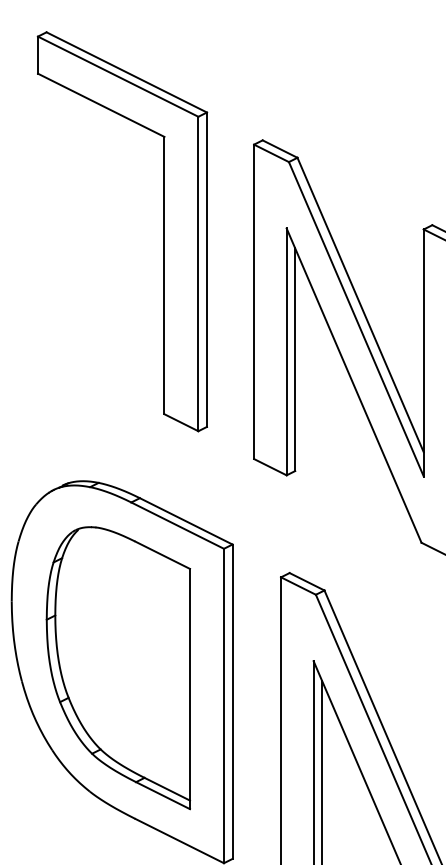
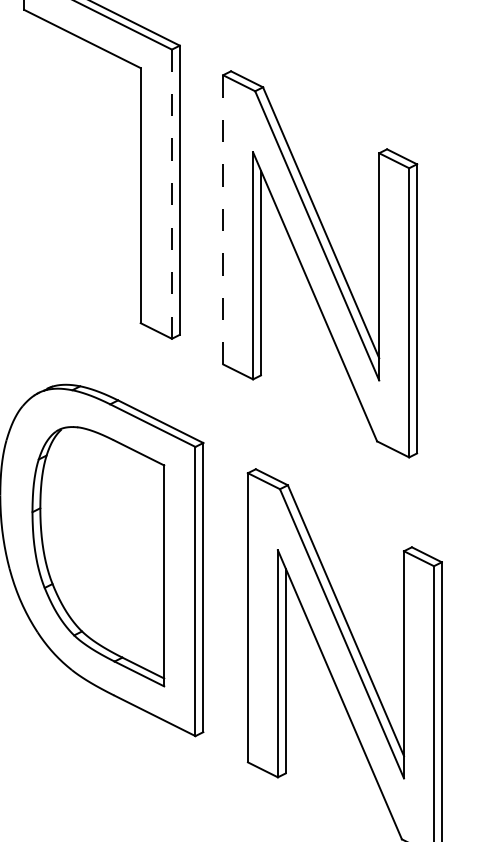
line: (197, 274) -> (171, 194), solid -> dashed
line: (254, 301) -> (223, 219), solid -> dashed

